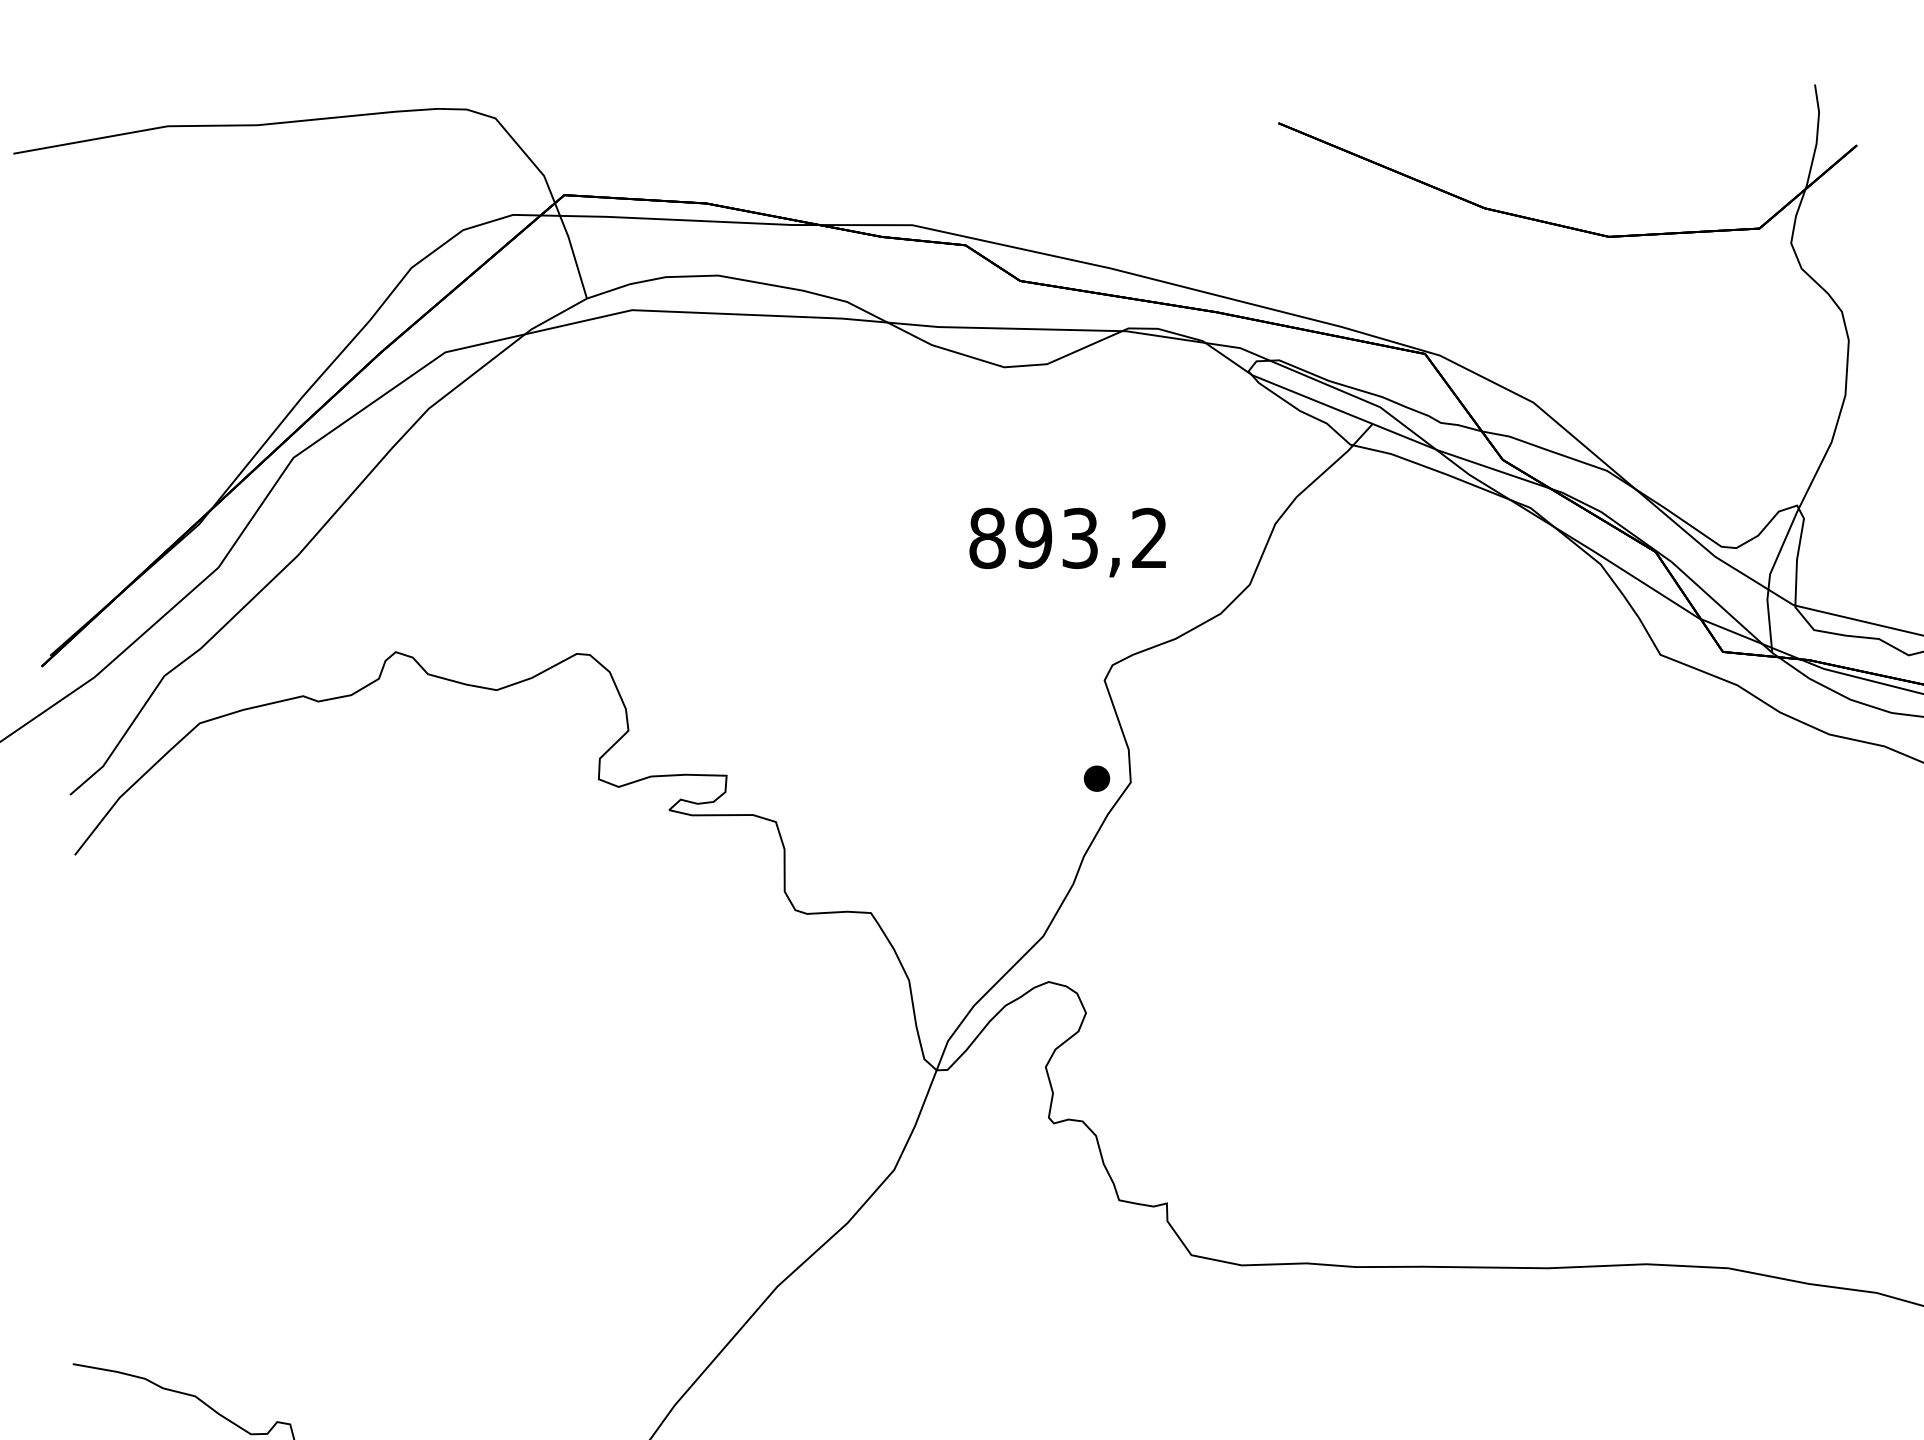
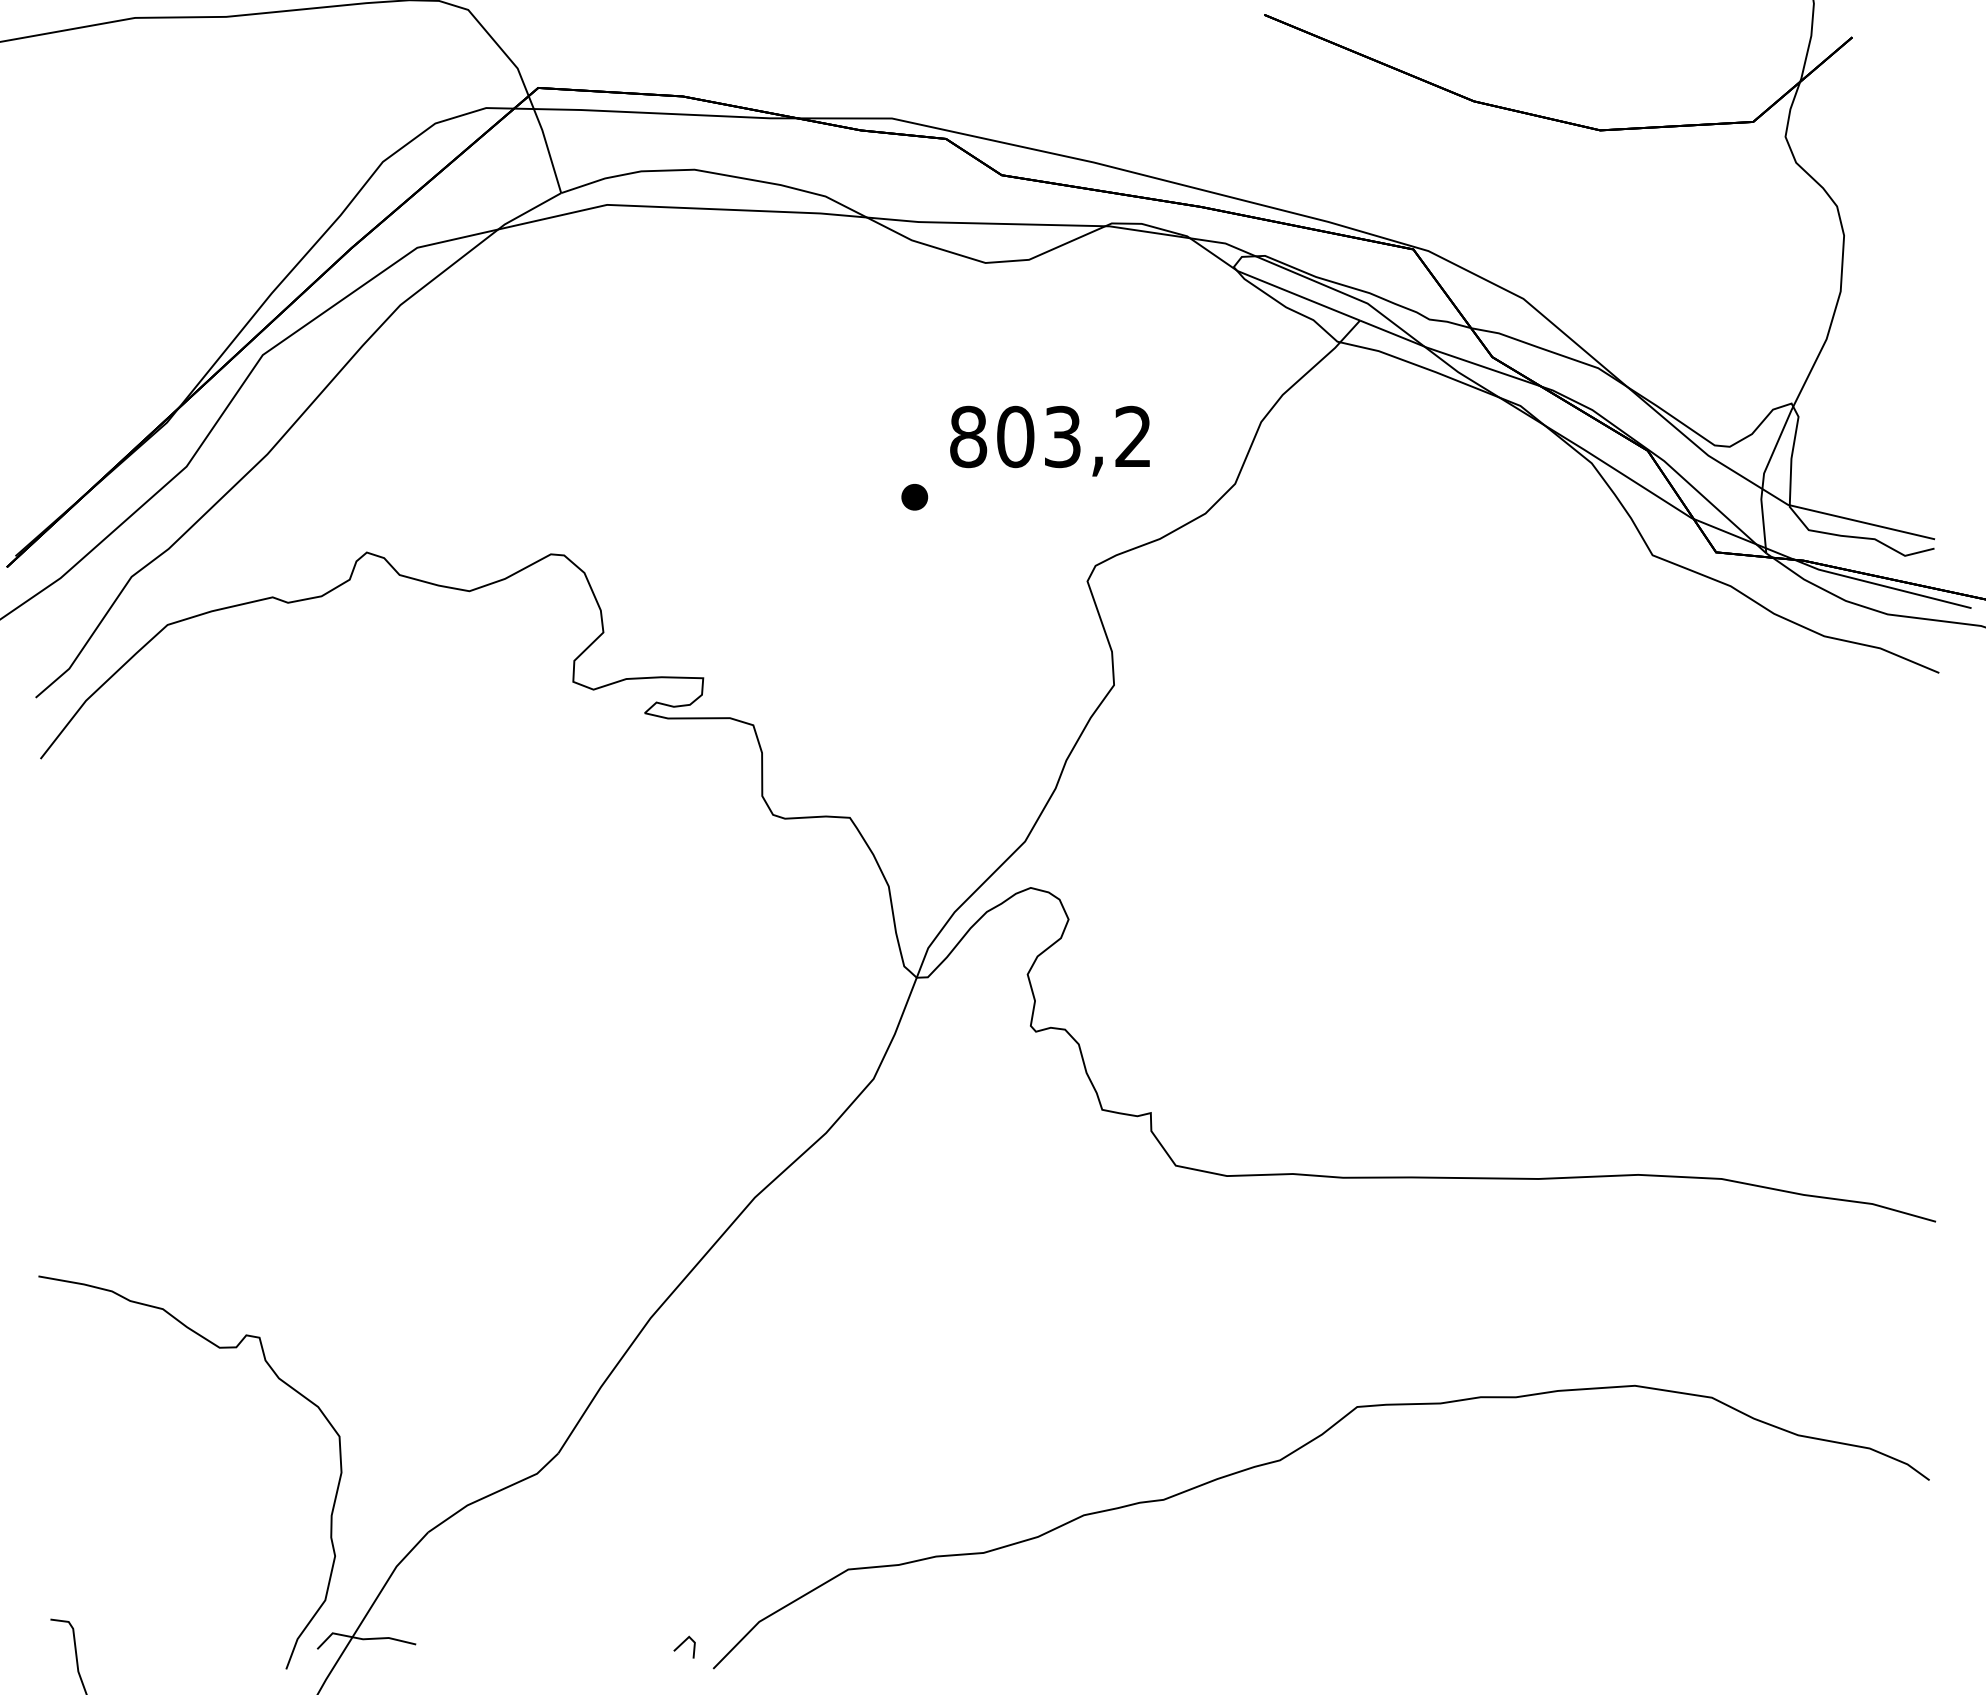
text: (1033, 538) -> (1015, 437), 893,2 -> 803,2
part: (1096, 778) -> (914, 497), moved

